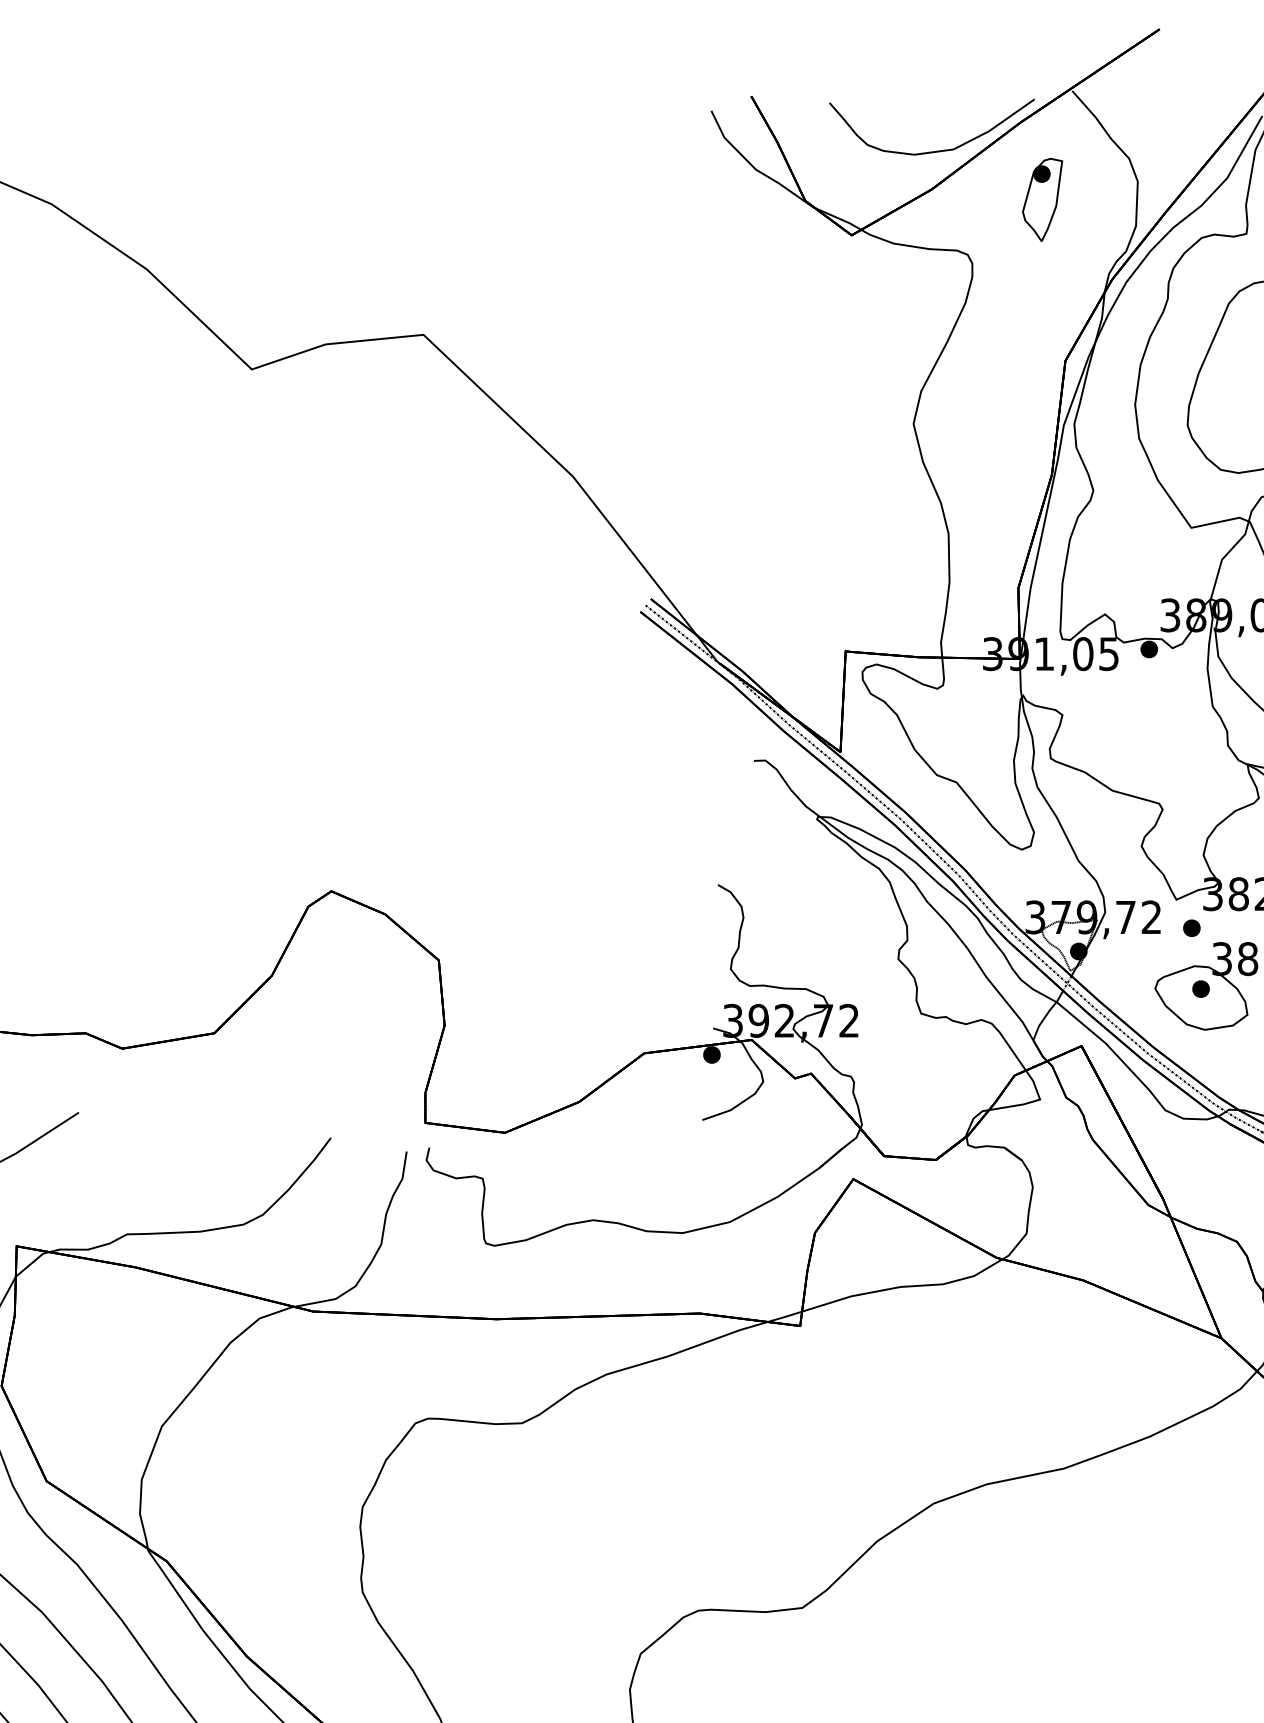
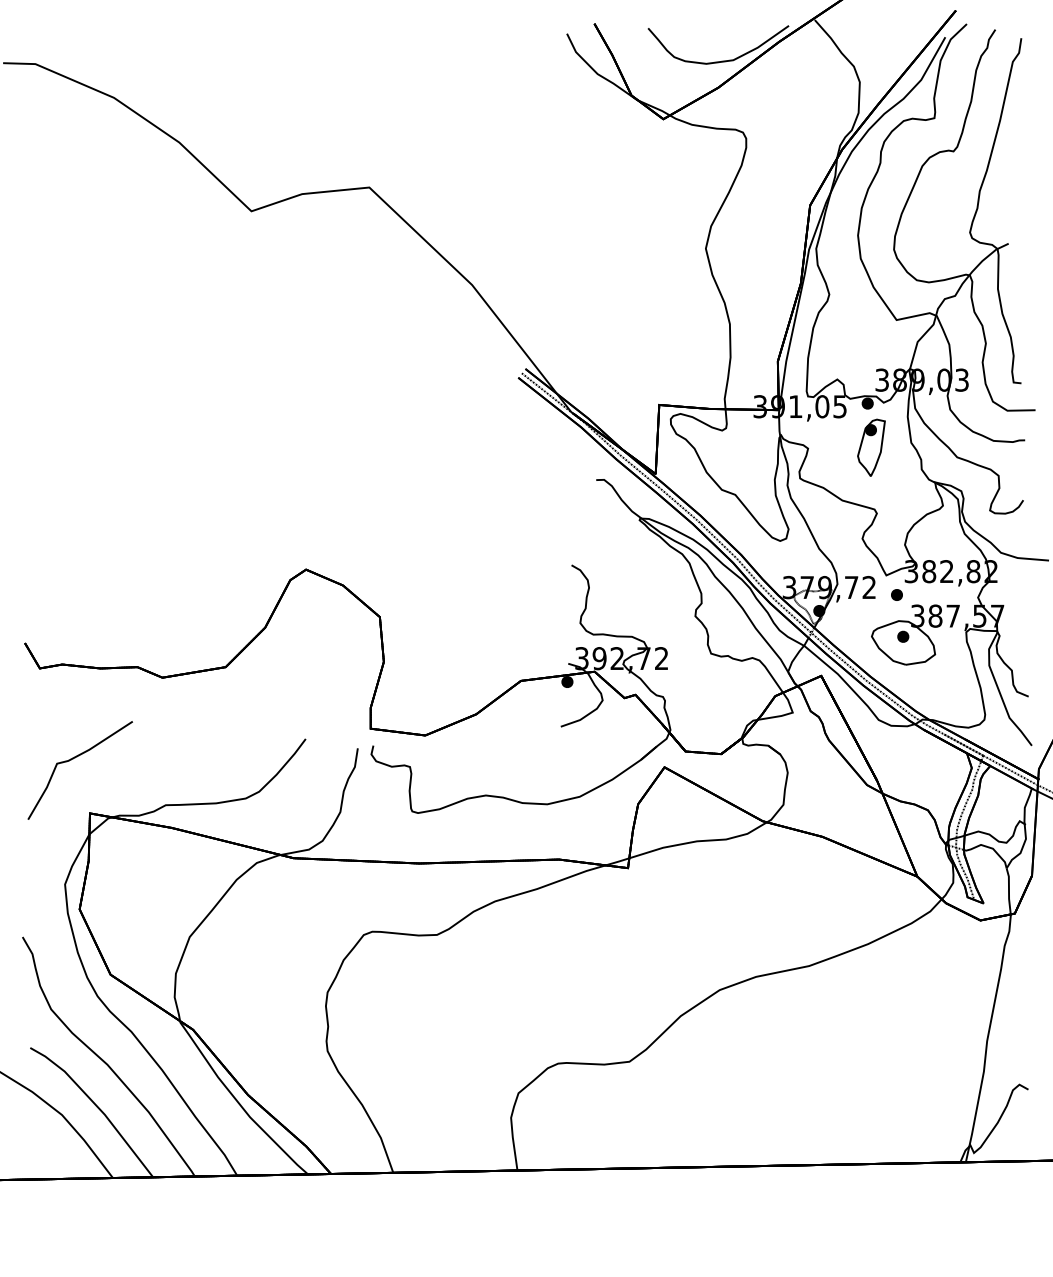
part: (1042, 199) -> (871, 447), moved

